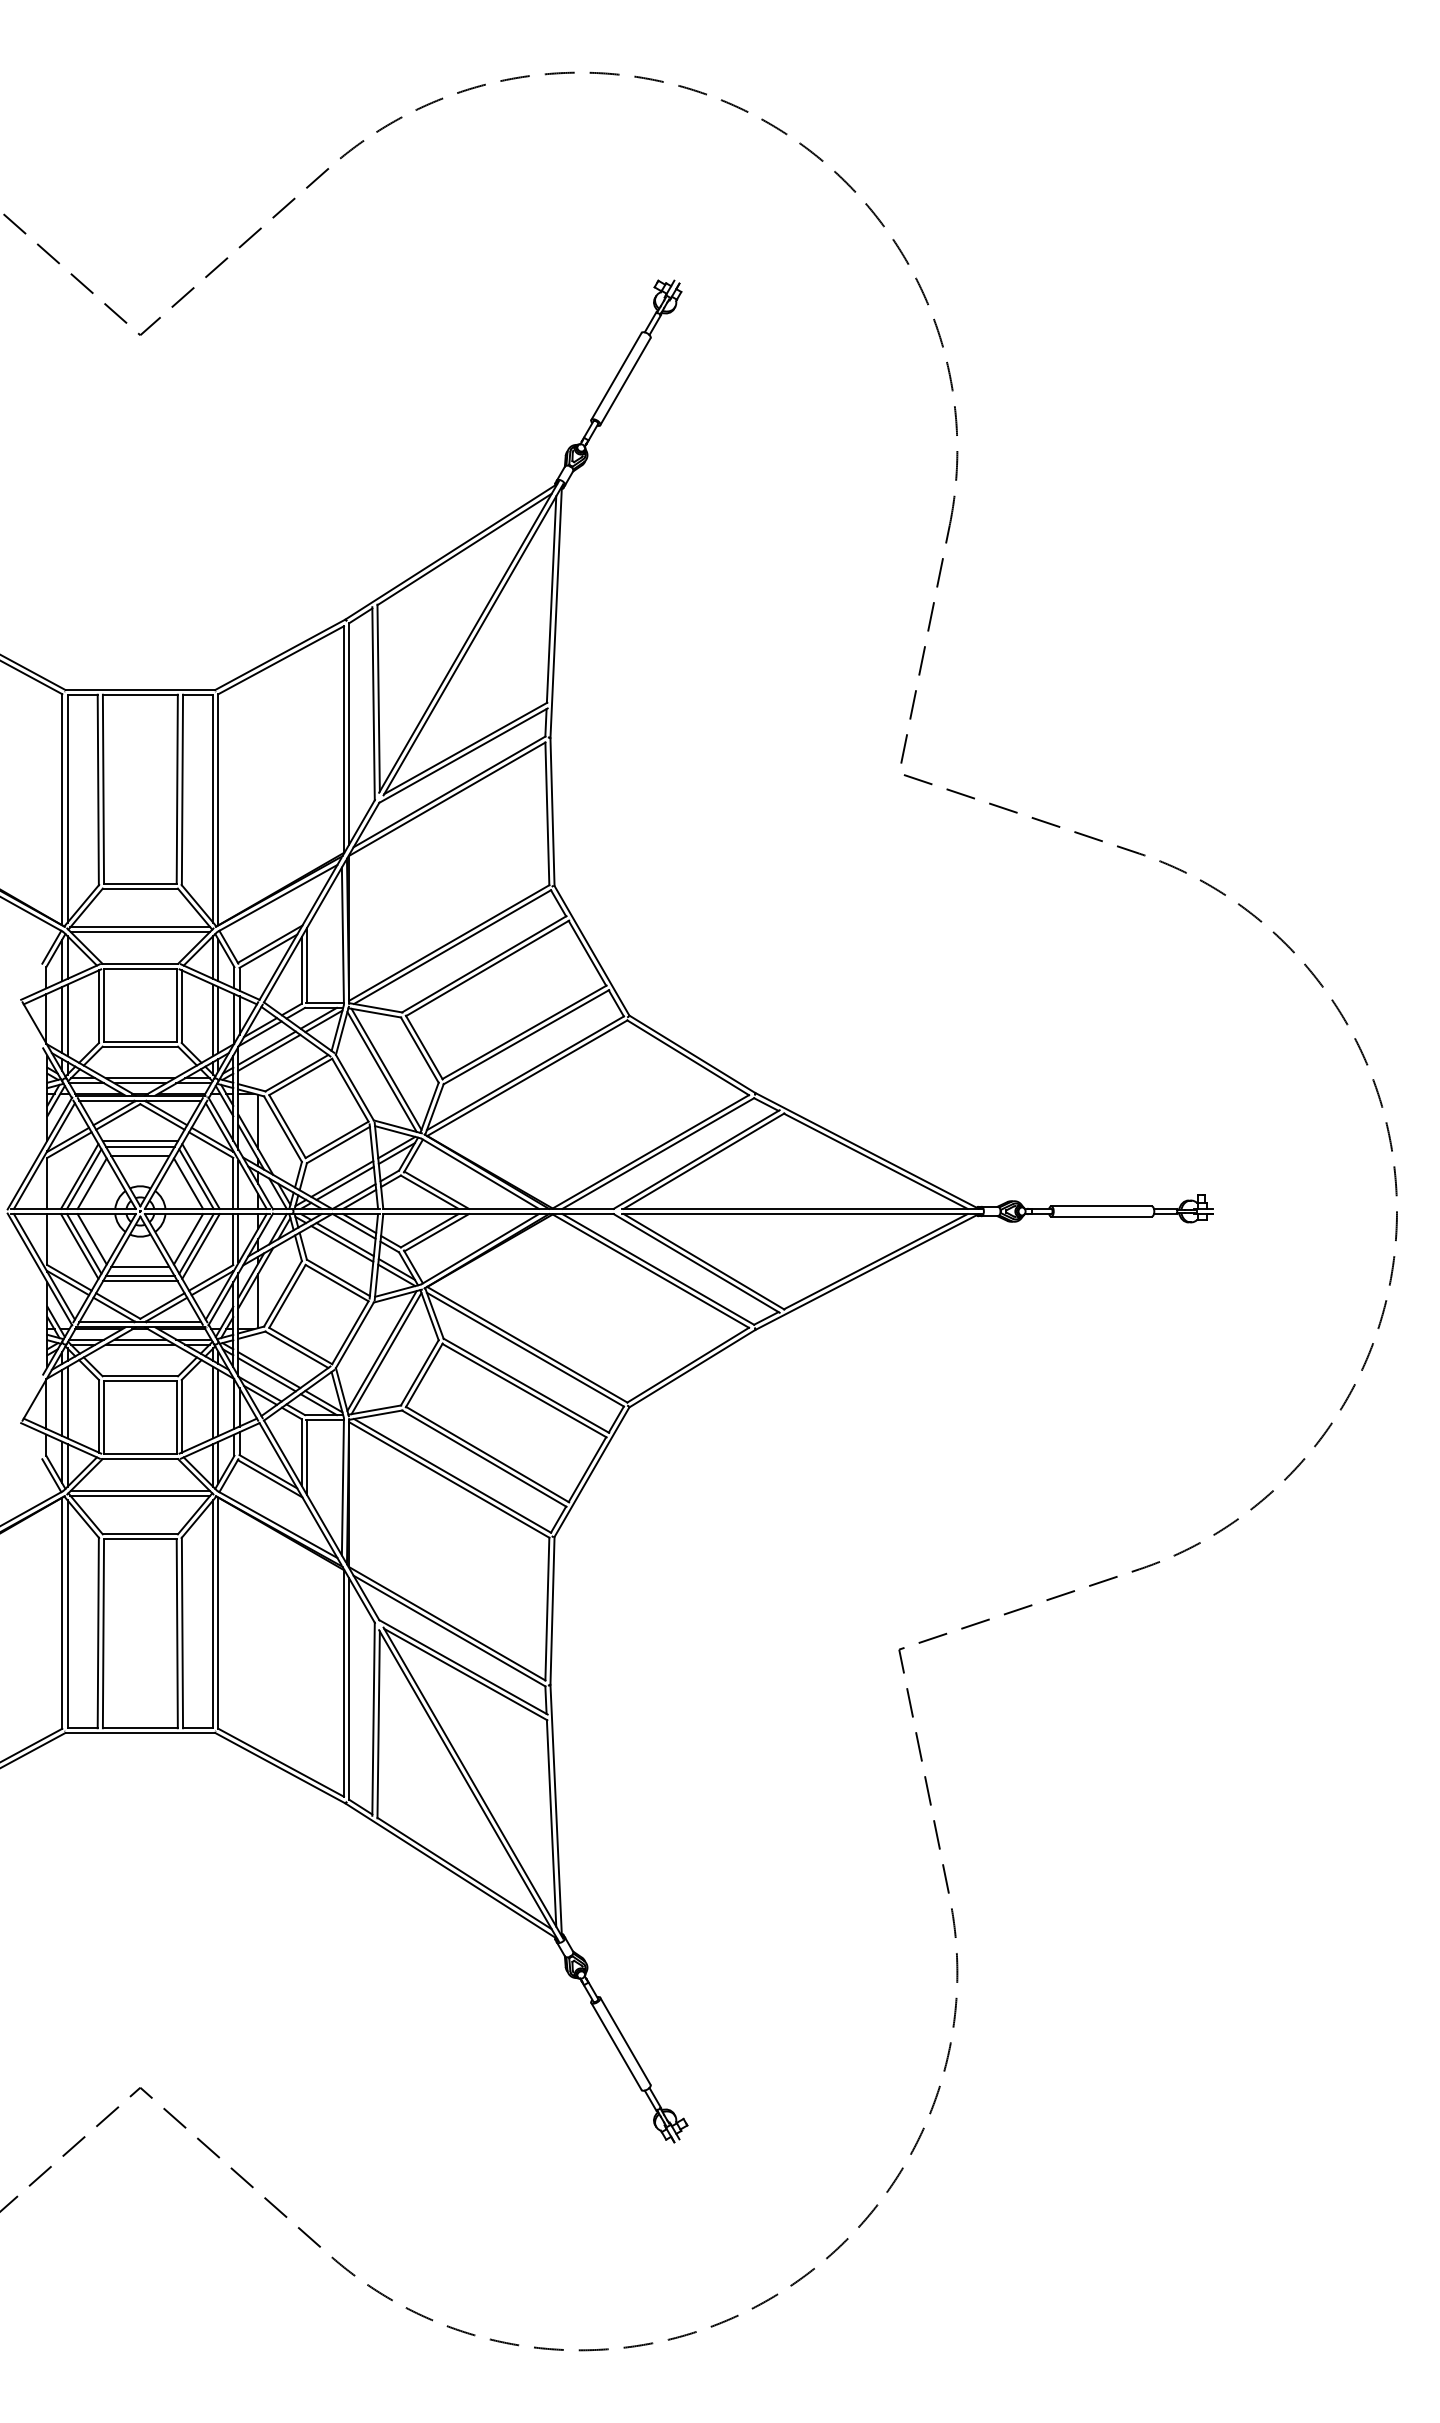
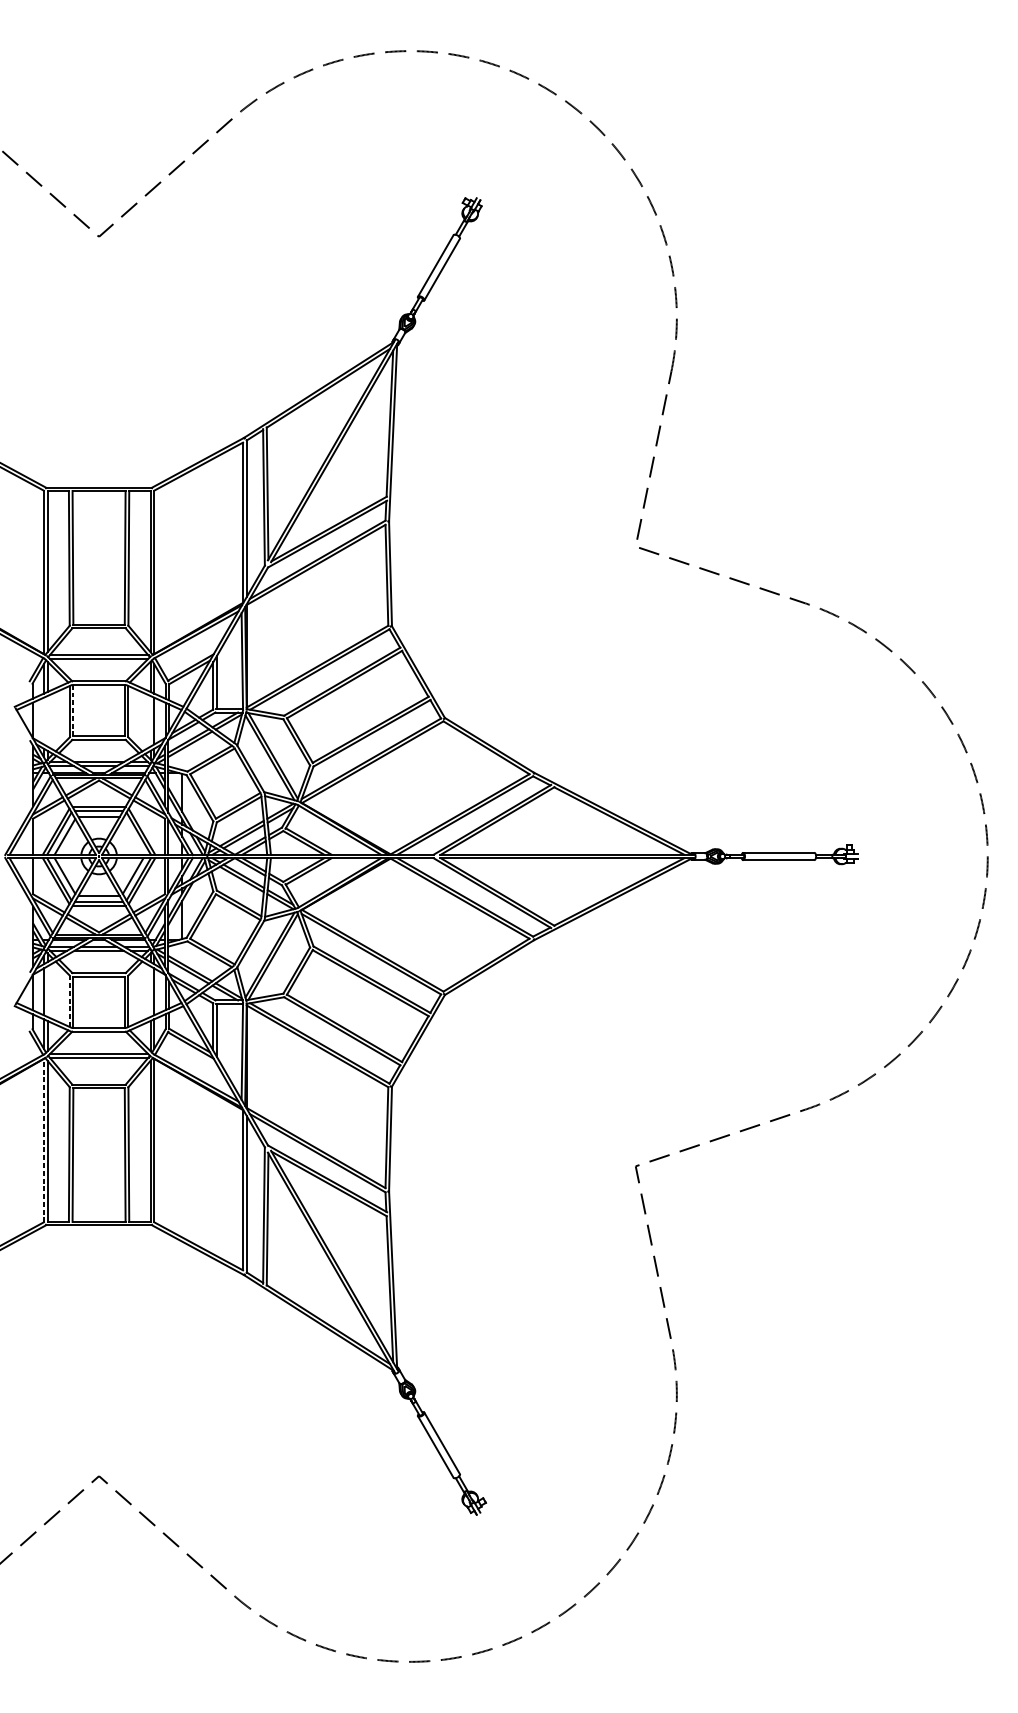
line: (104, 1004) -> (73, 710), solid -> dashed
line: (62, 1019) -> (44, 720), removed
line: (67, 1020) -> (47, 721), removed
line: (213, 1020) -> (150, 721), removed
line: (188, 1183) -> (133, 836), removed
line: (67, 1402) -> (47, 991), removed
line: (213, 1402) -> (150, 991), removed
line: (98, 1415) -> (69, 1000), solid -> dashed
line: (62, 1613) -> (44, 1140), solid -> dashed

